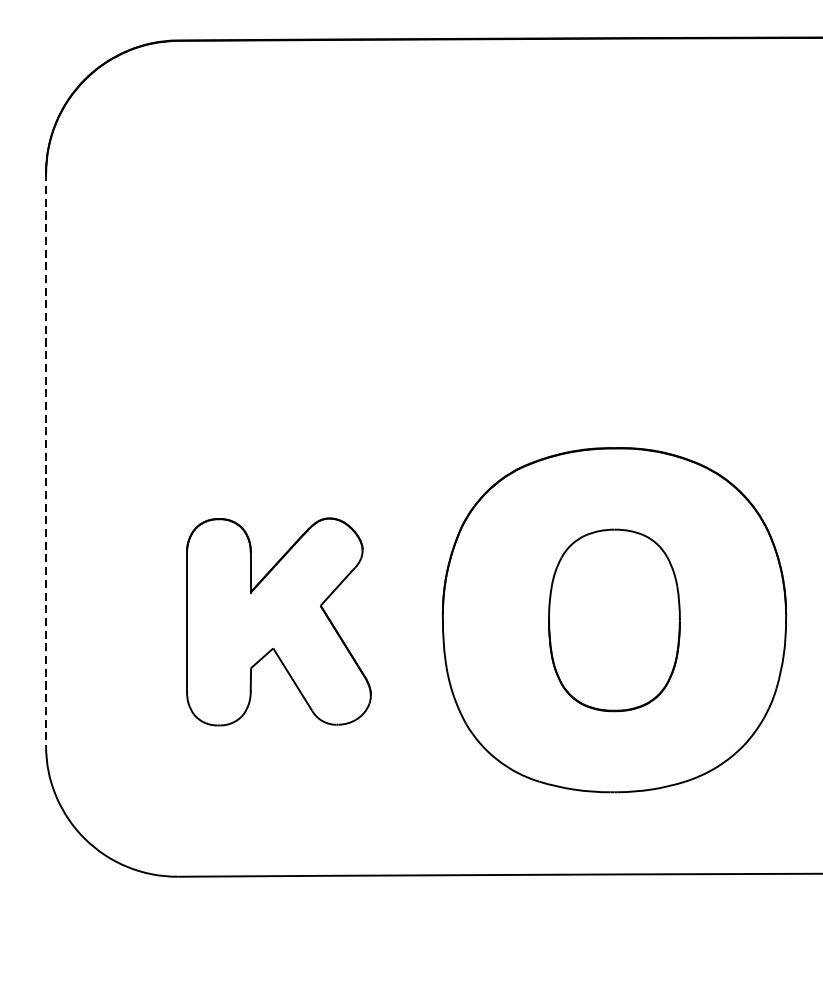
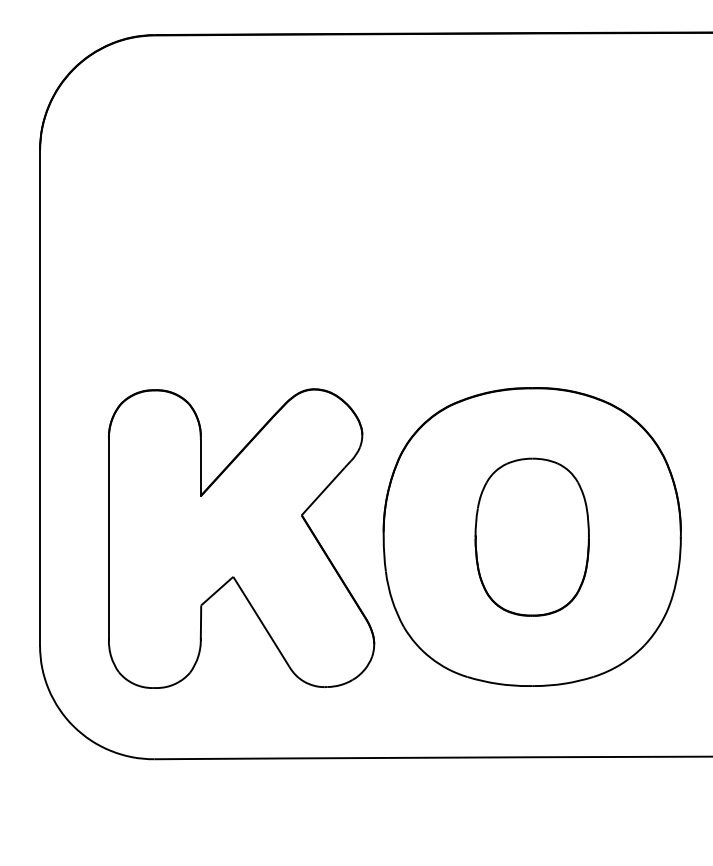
line: (46, 459) -> (40, 397), dashed -> solid
part: (278, 621) -> (241, 538), size x1.67

